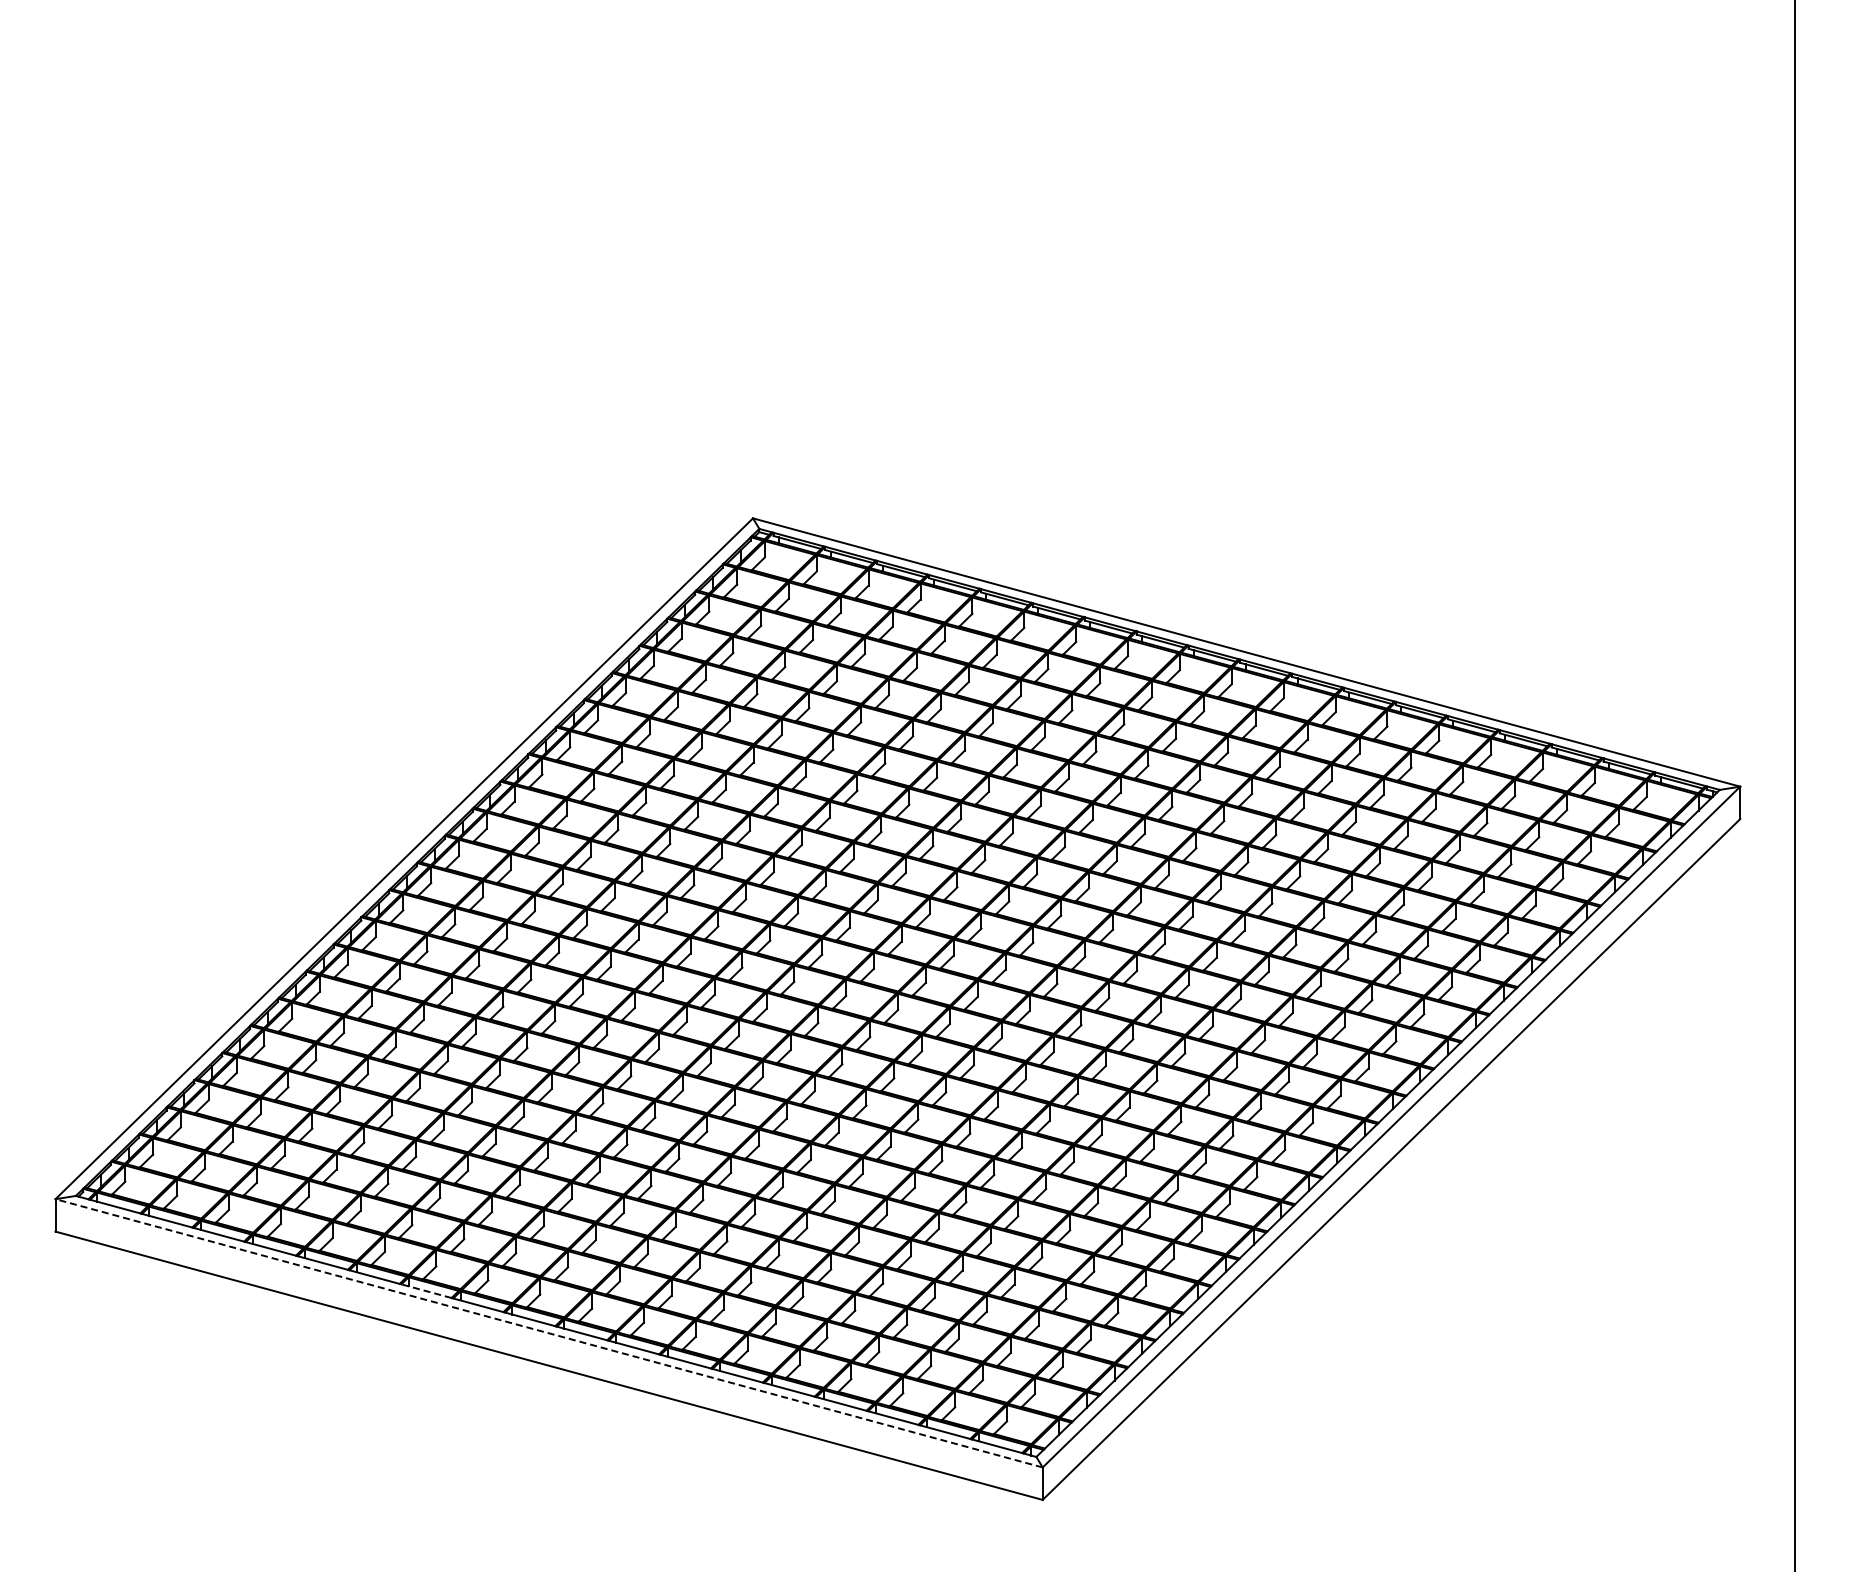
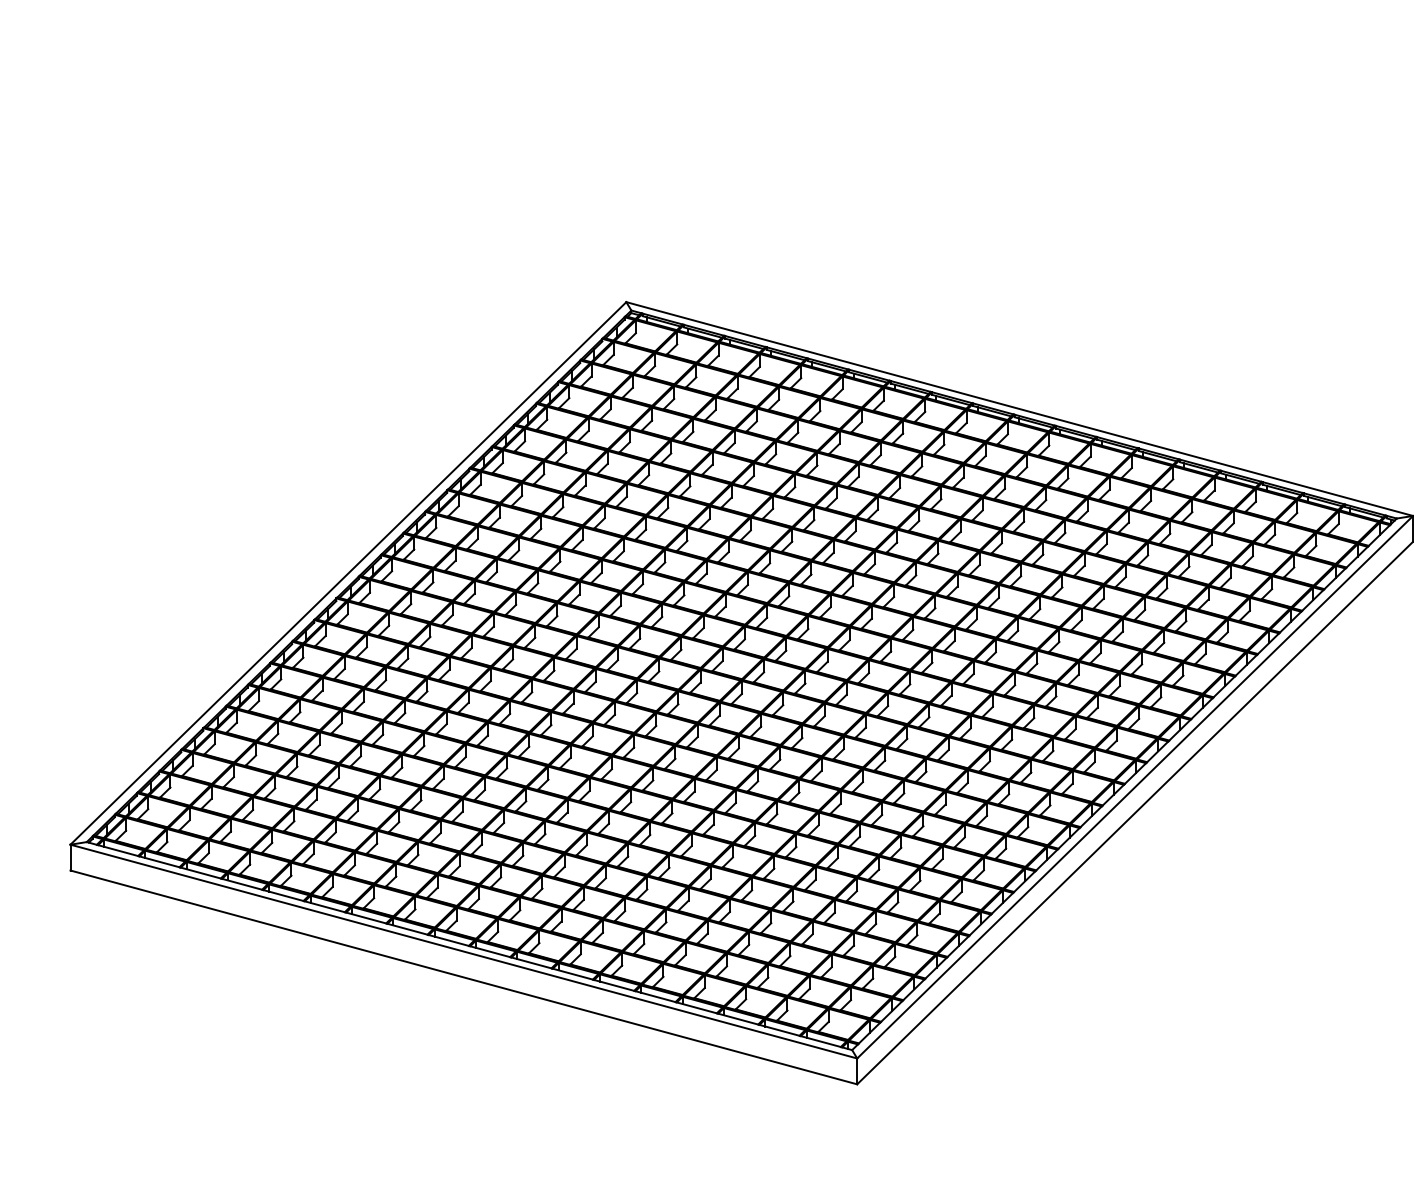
line: (426, 1291) -> (366, 918), dashed -> solid
line: (549, 1333) -> (464, 951), dashed -> solid

